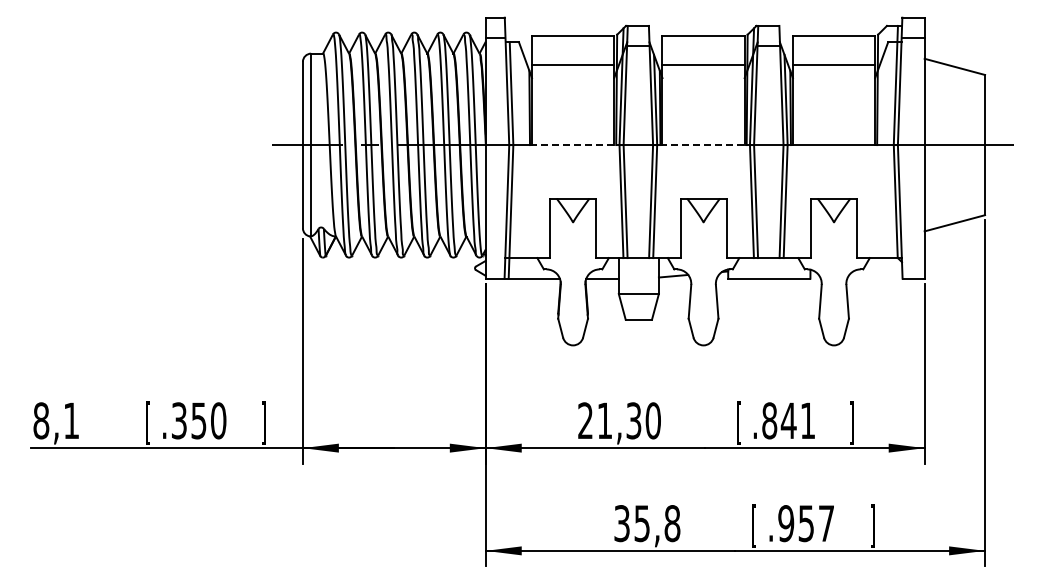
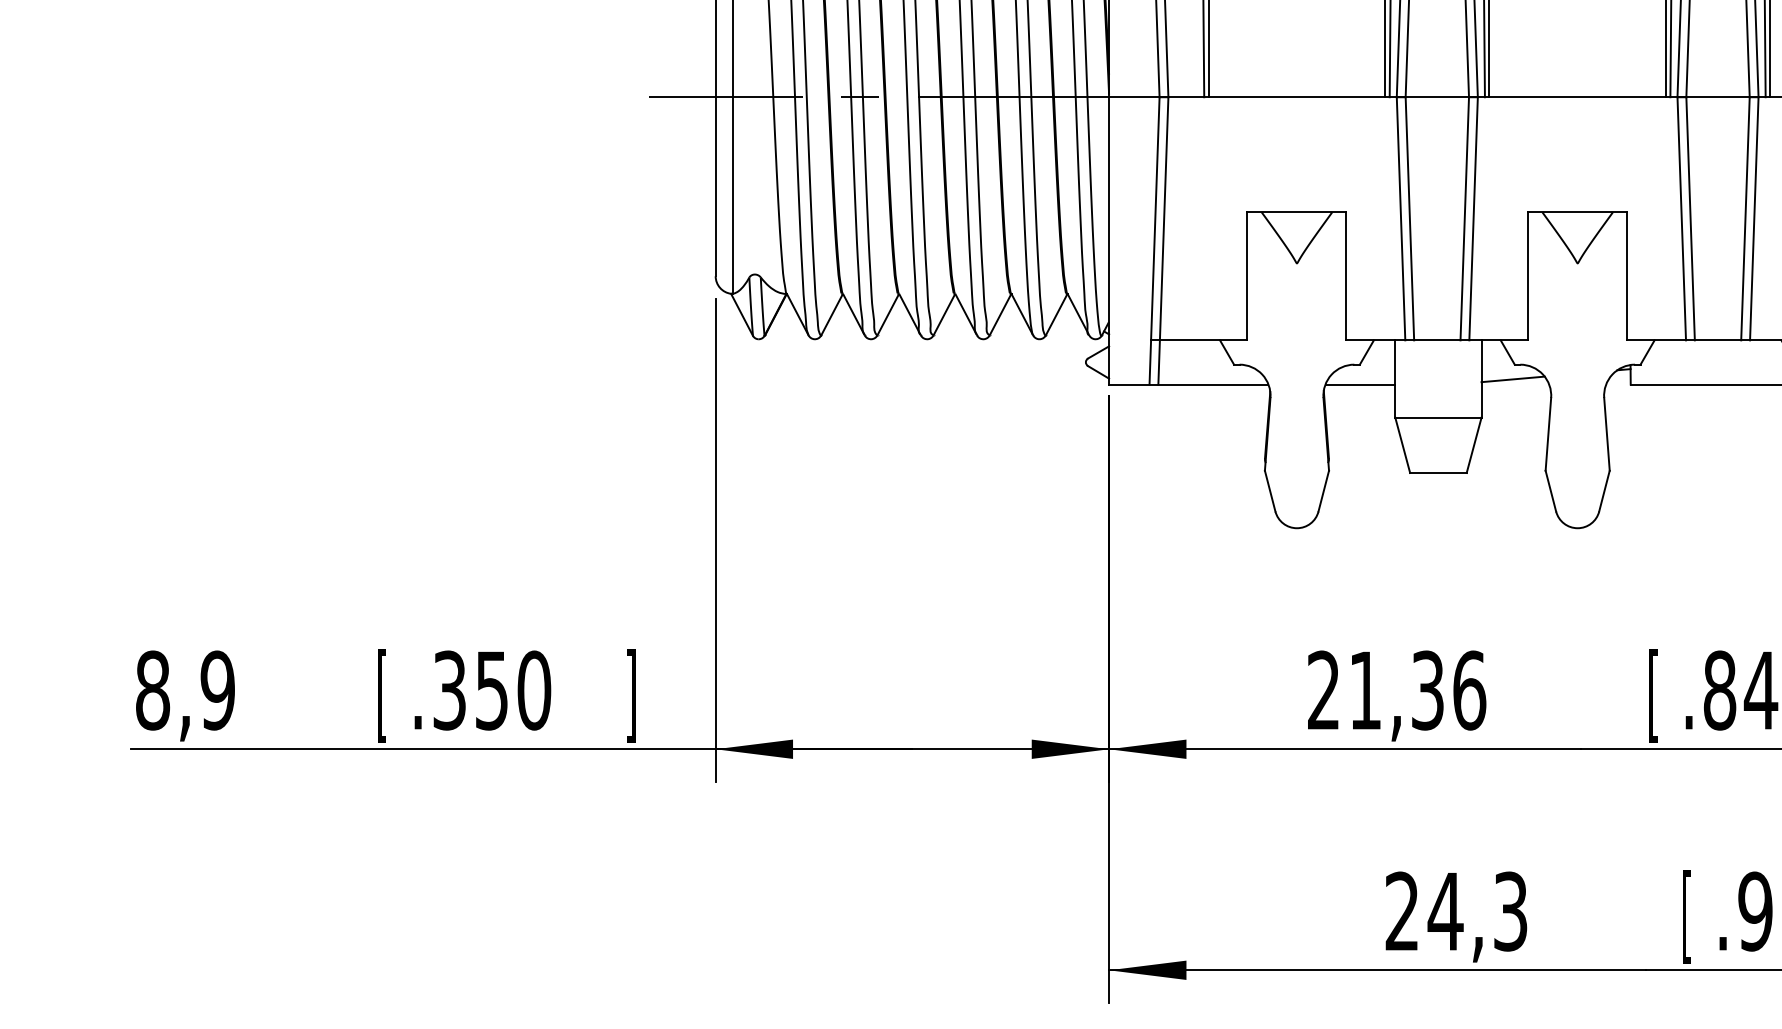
line: (573, 145) -> (1297, 98), dashed -> solid
line: (704, 145) -> (1579, 98), dashed -> solid
text: (71, 420) -> (217, 689), 8,1 -> 8,9
text: (653, 420) -> (1469, 689), 21,30 -> 21,36
text: (647, 523) -> (1457, 911), 35,8 -> 24,3

